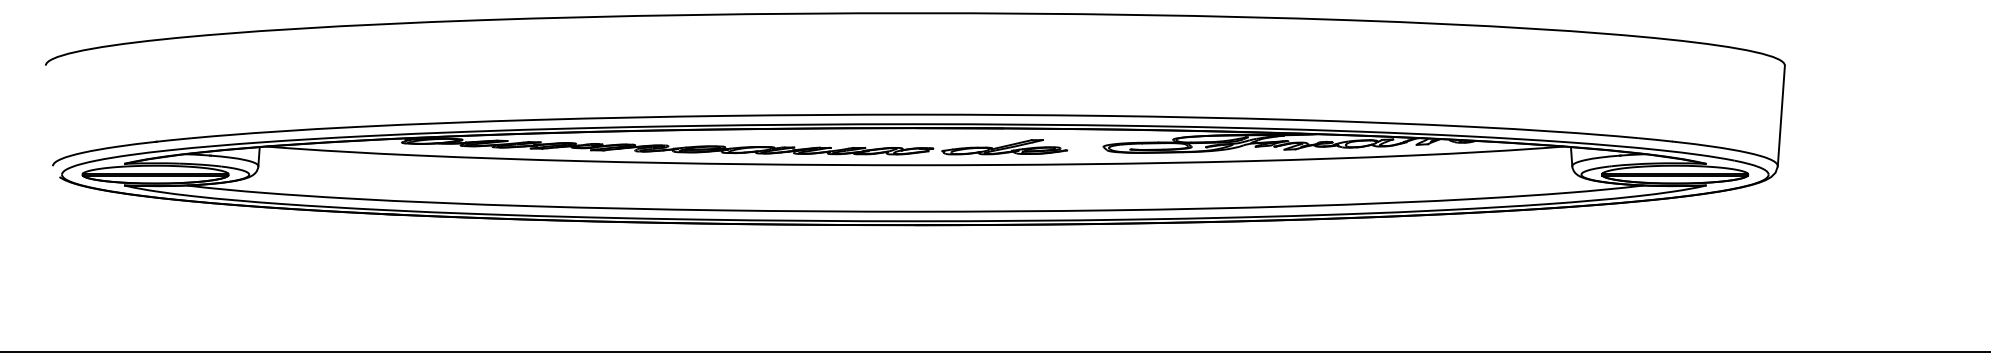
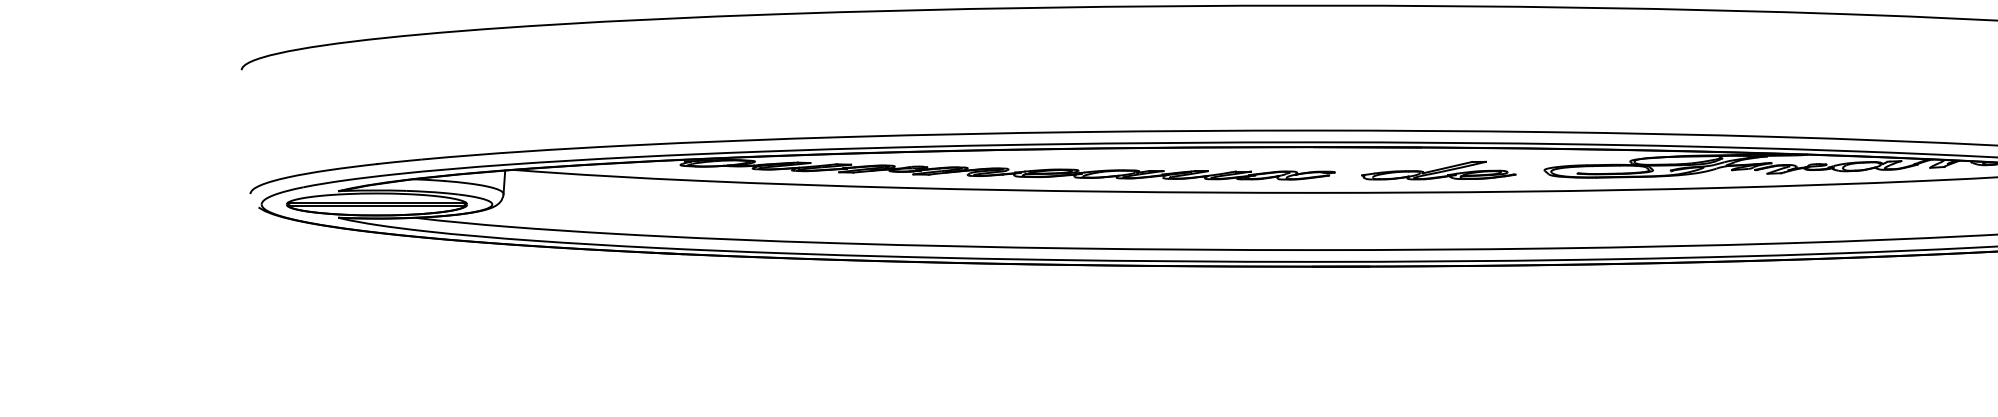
part: (1004, 147) -> (1438, 171), moved

